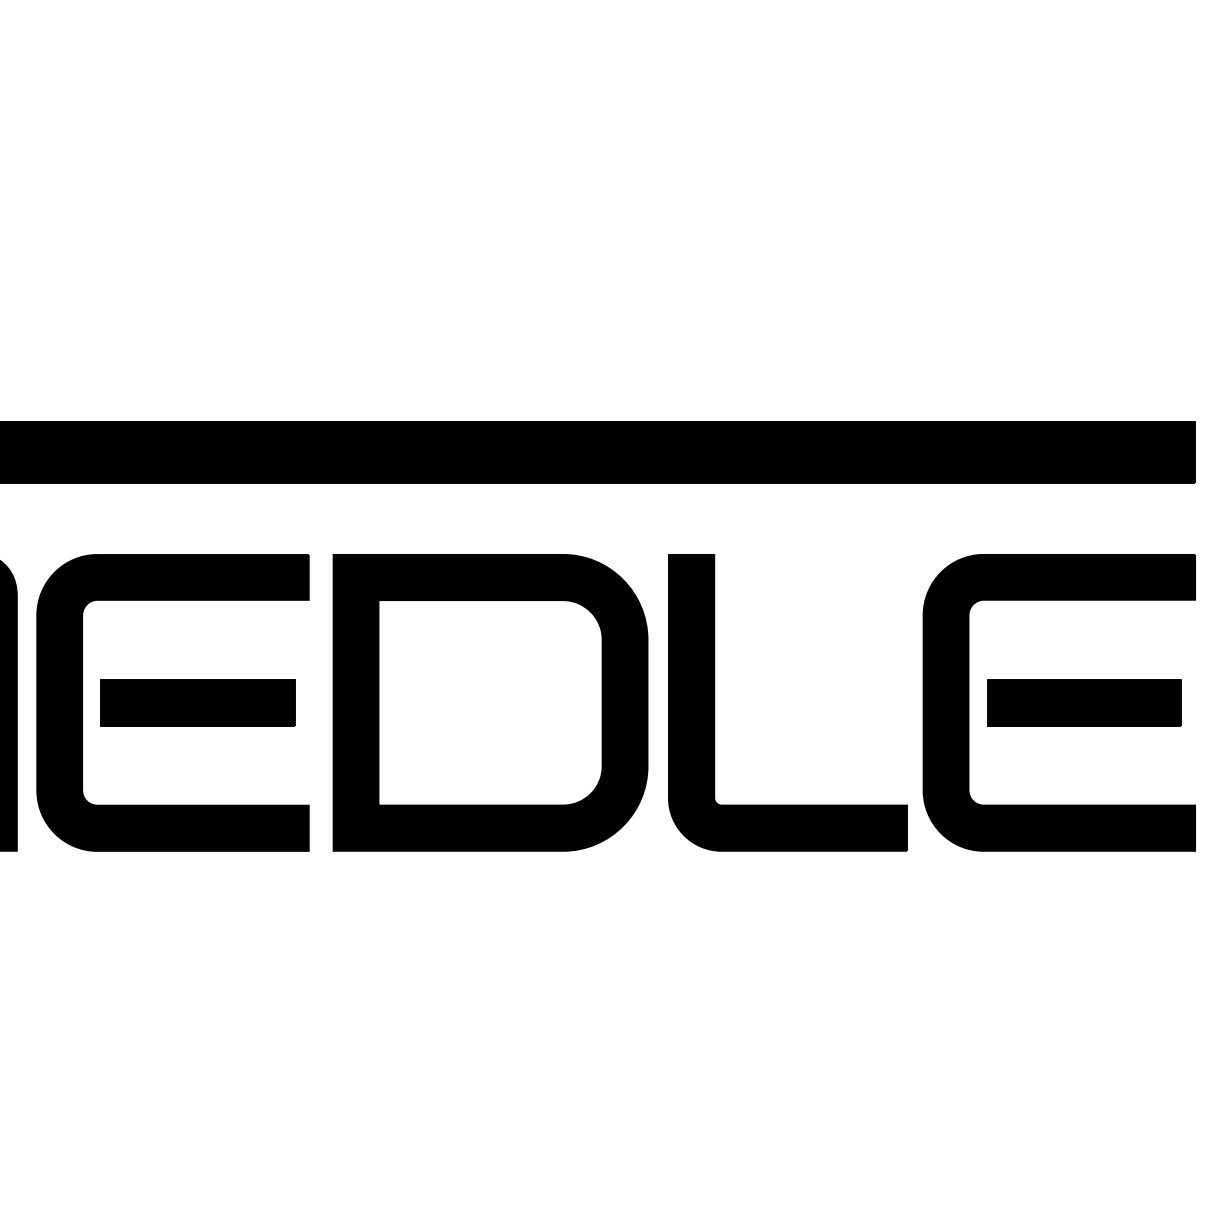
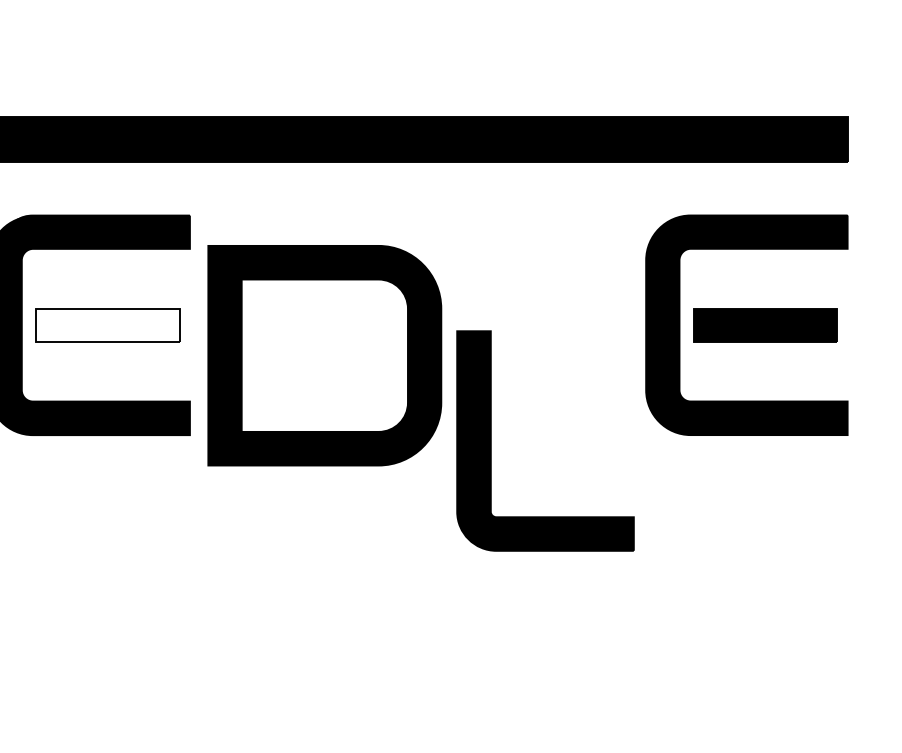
fill: (198, 702) -> (108, 325), removed
part: (490, 702) -> (324, 355), moved
part: (715, 702) -> (491, 440), moved

